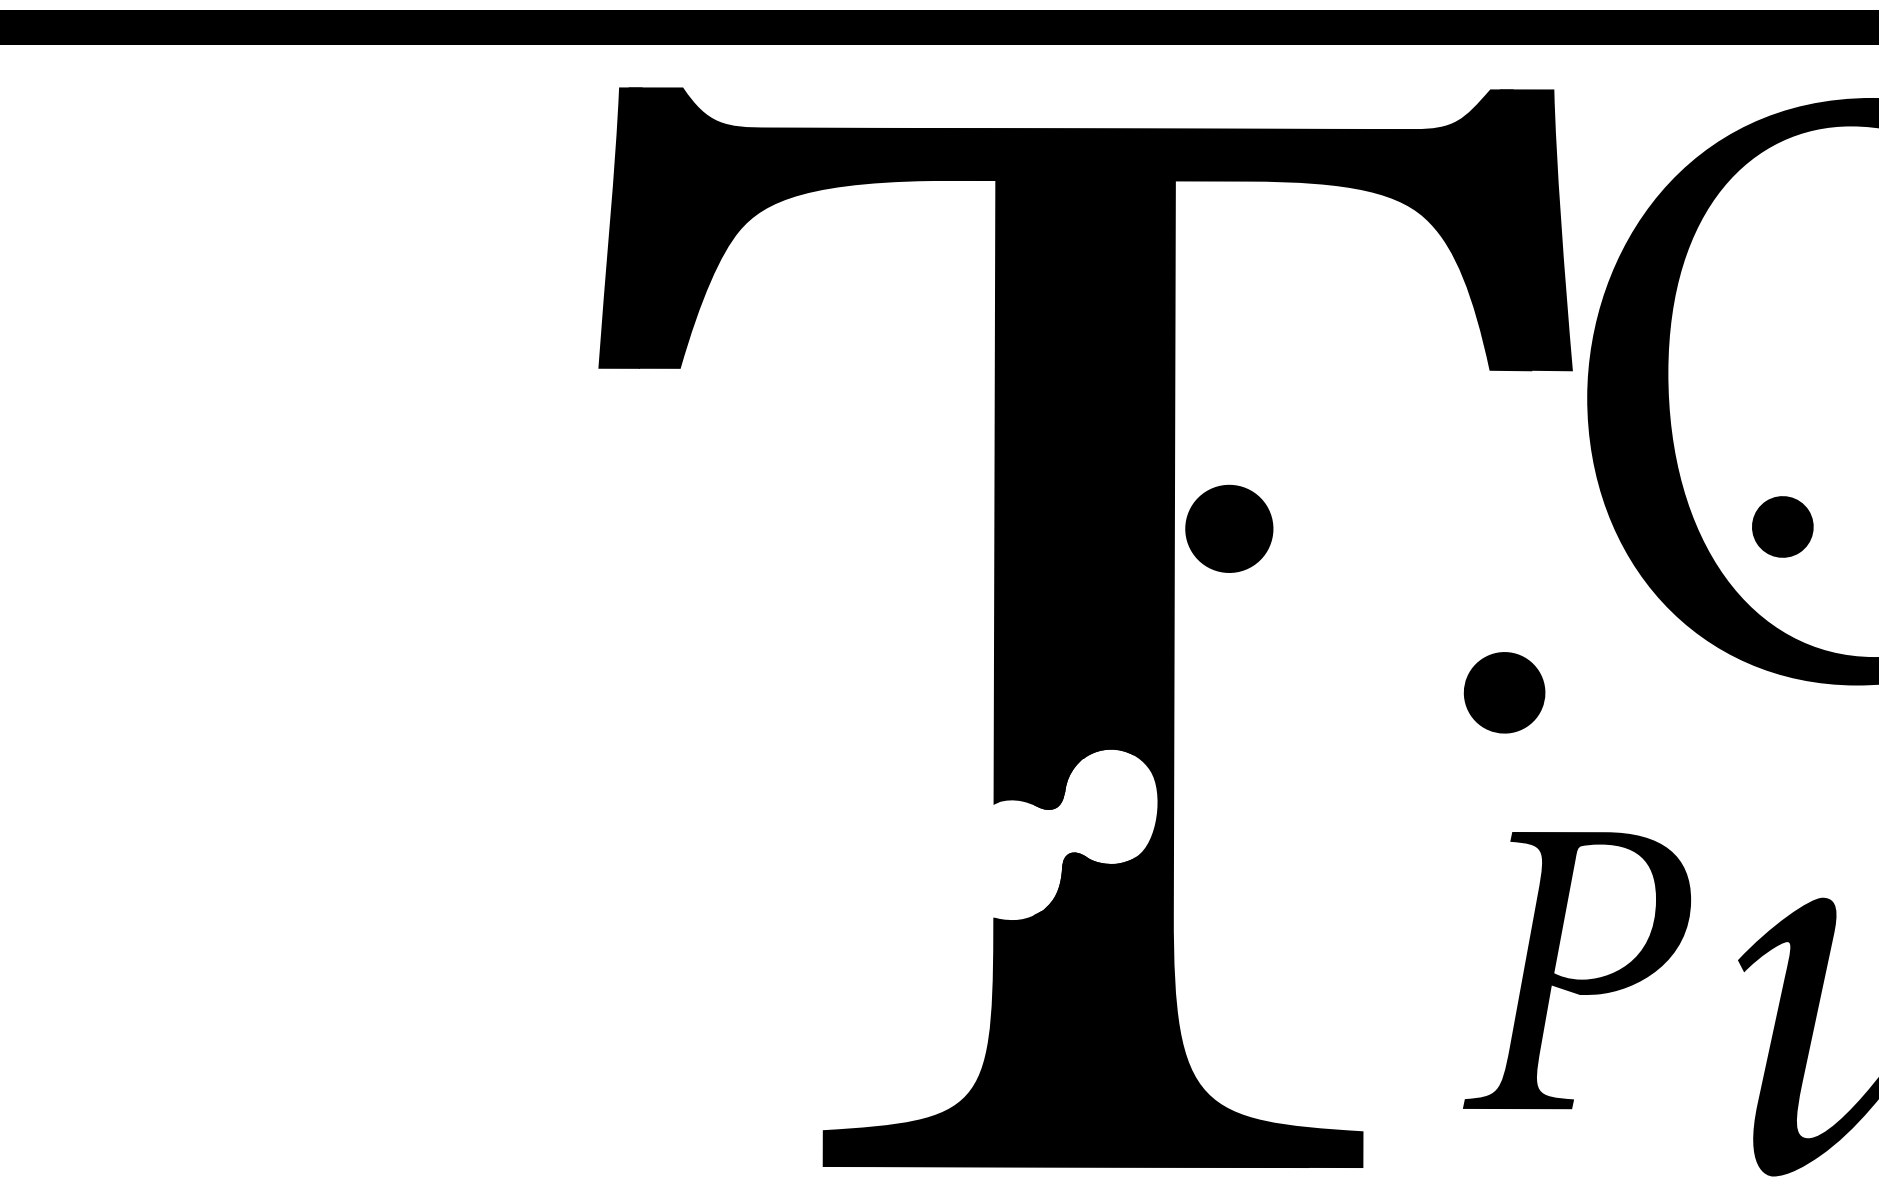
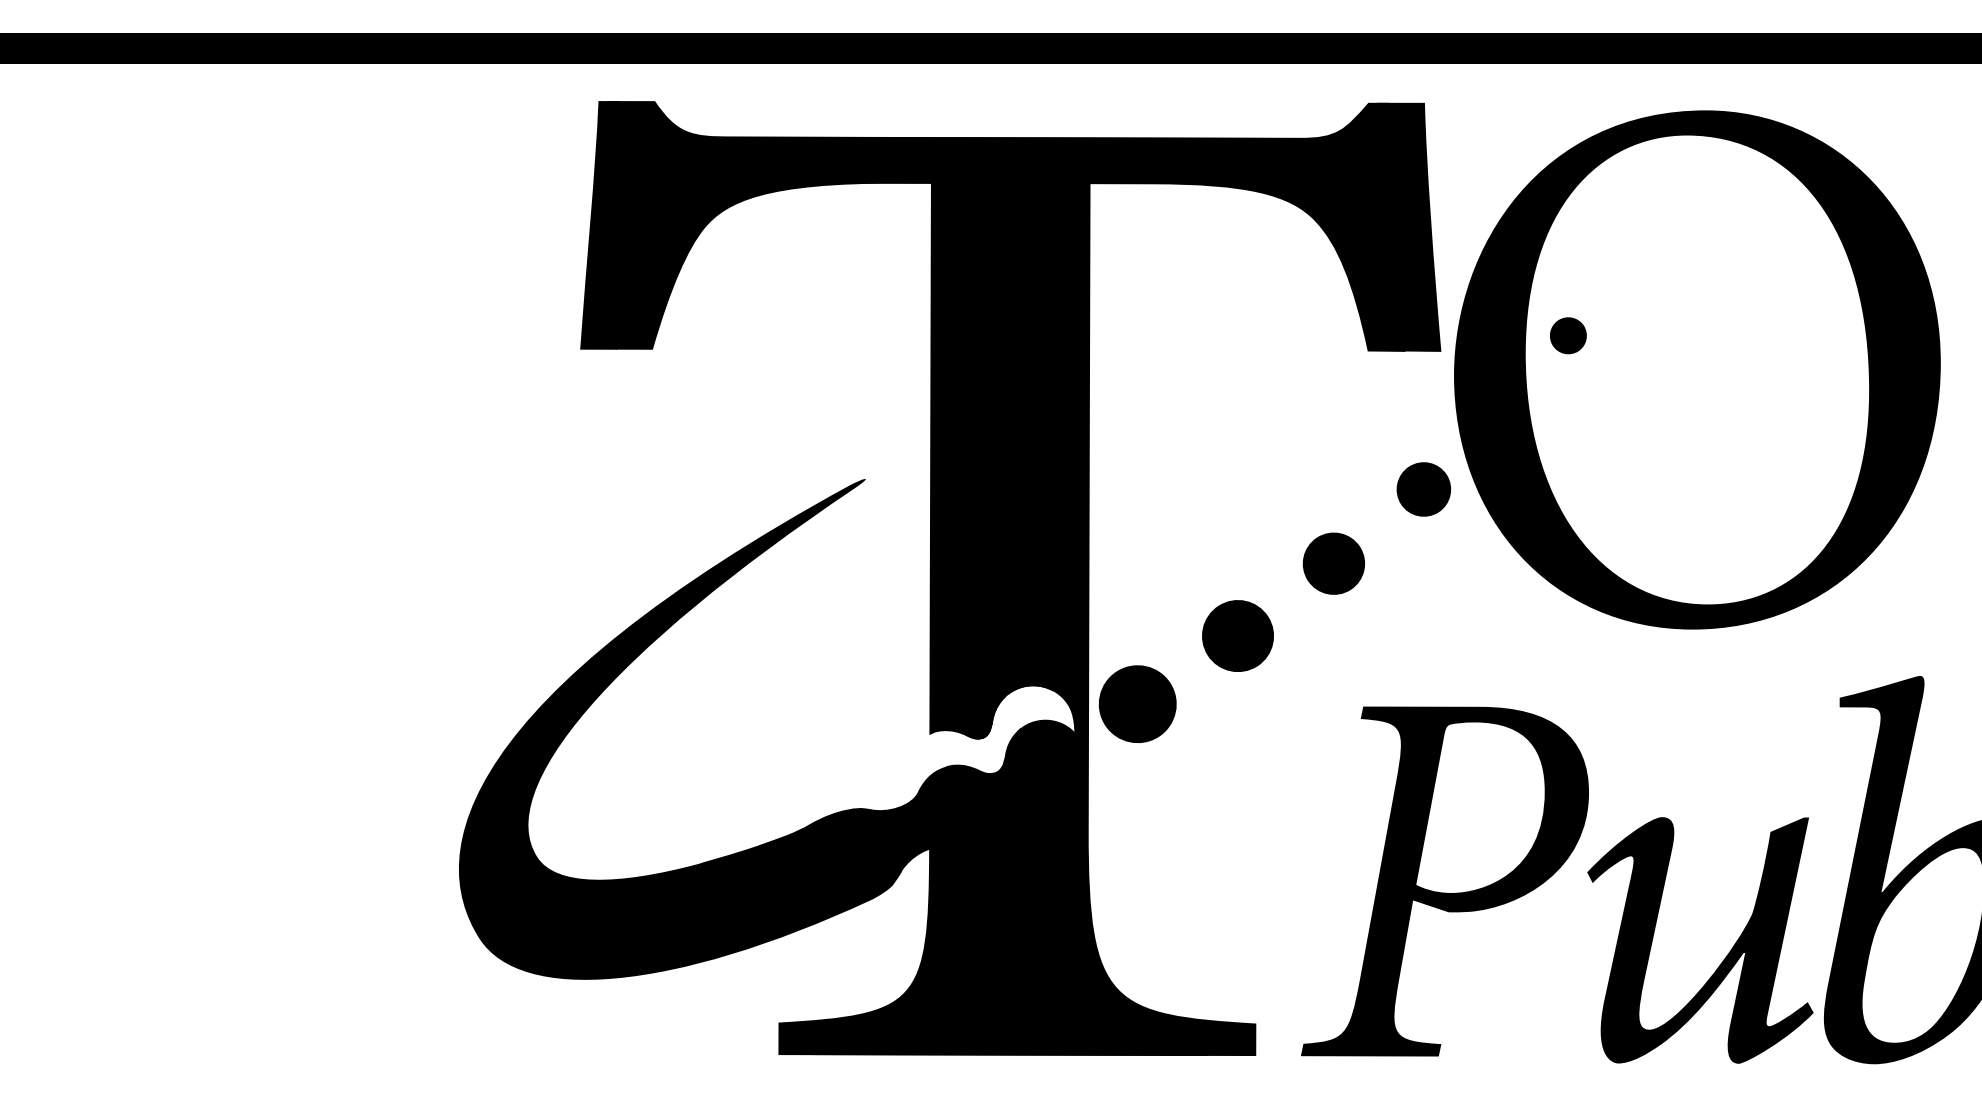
fill: (1715, 352) -> (1567, 335), added
part: (1782, 526) -> (1423, 489), moved
part: (1229, 528) -> (1137, 703), moved
fill: (1450, 610) -> (1333, 563), added
part: (1504, 692) -> (1237, 635), moved
fill: (816, 797) -> (772, 728), added
part: (1576, 970) -> (1444, 881), size x1.43

